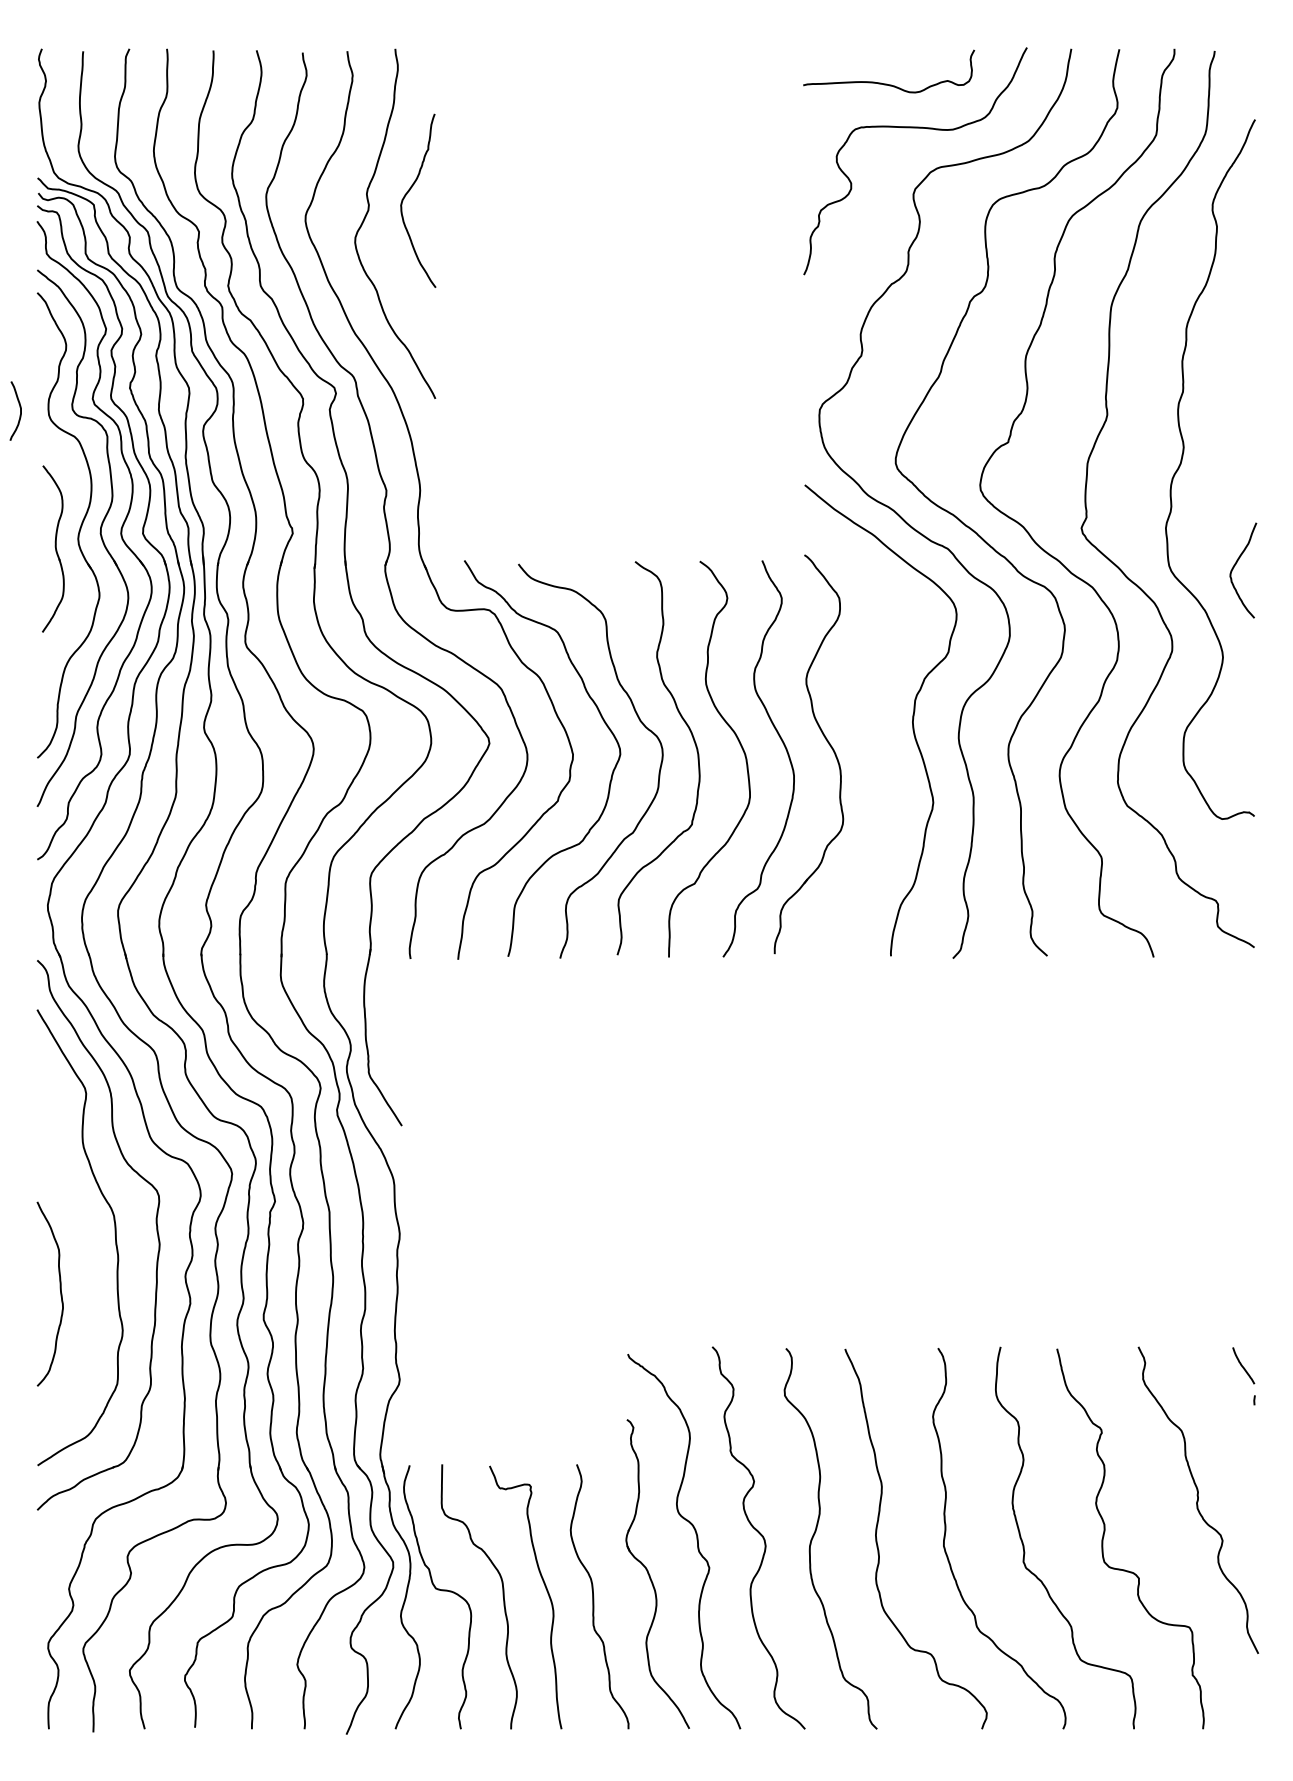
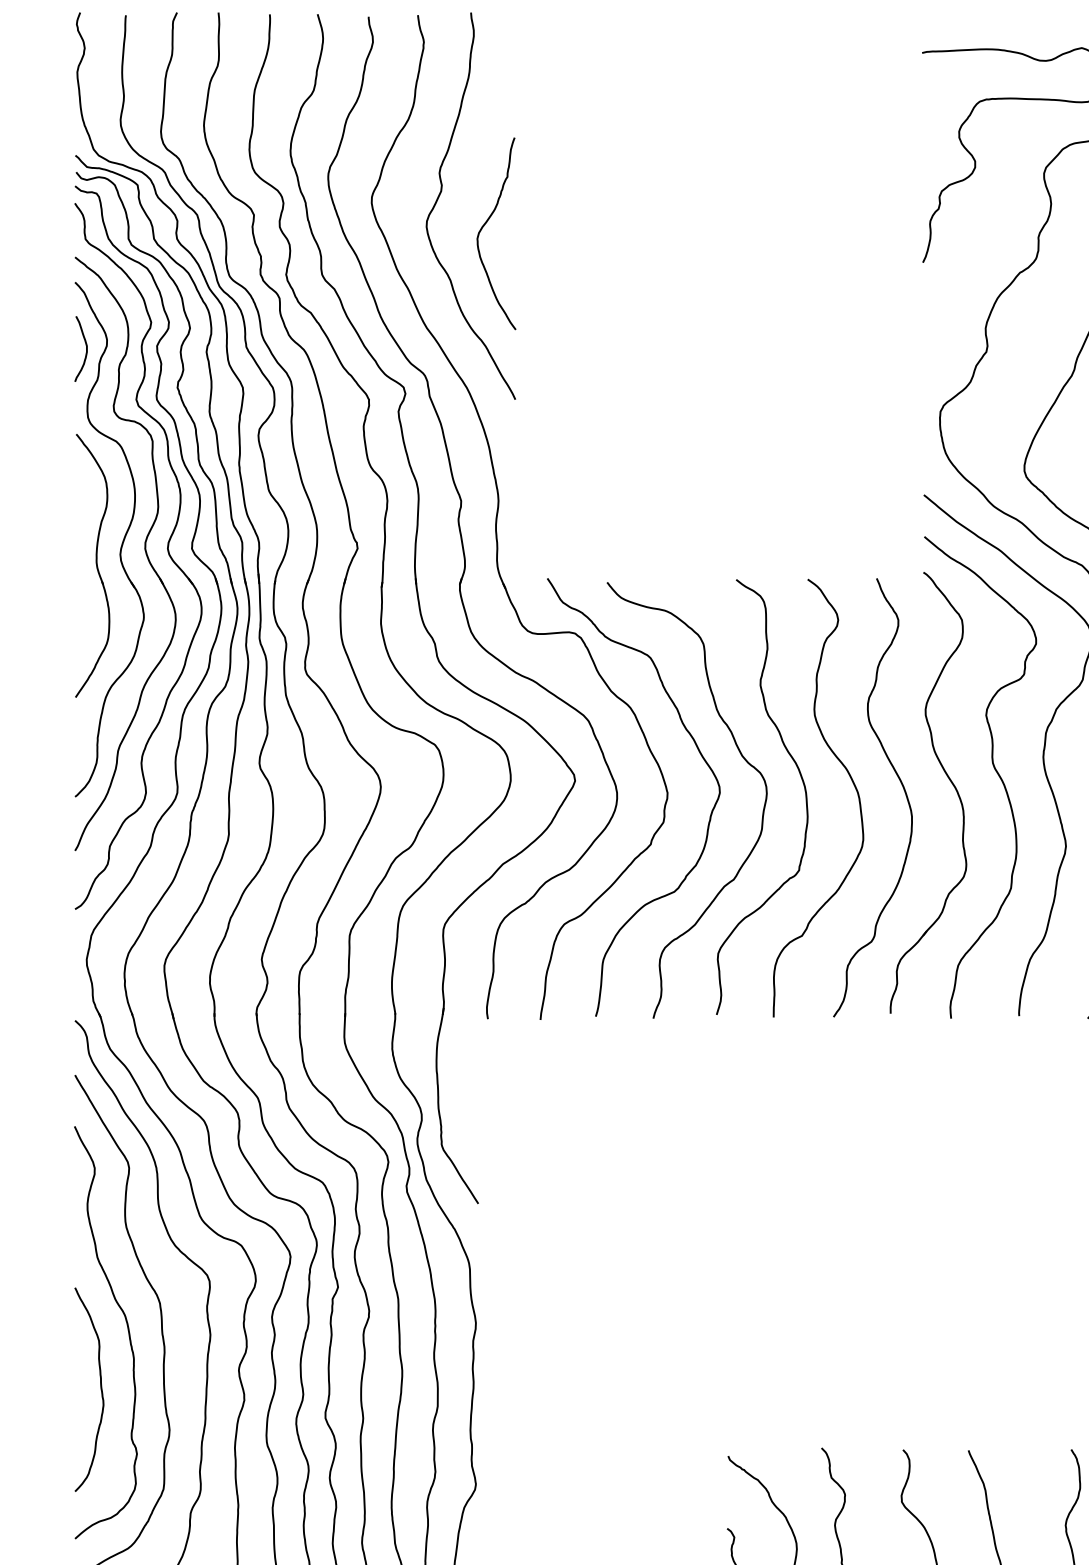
curve: (407, 194) -> (484, 226), moved
curve: (19, 407) -> (85, 345), moved
part: (53, 548) -> (93, 565), size x1.43
curve: (868, 733) -> (994, 769), added
curve: (84, 1240) -> (127, 1330), added

